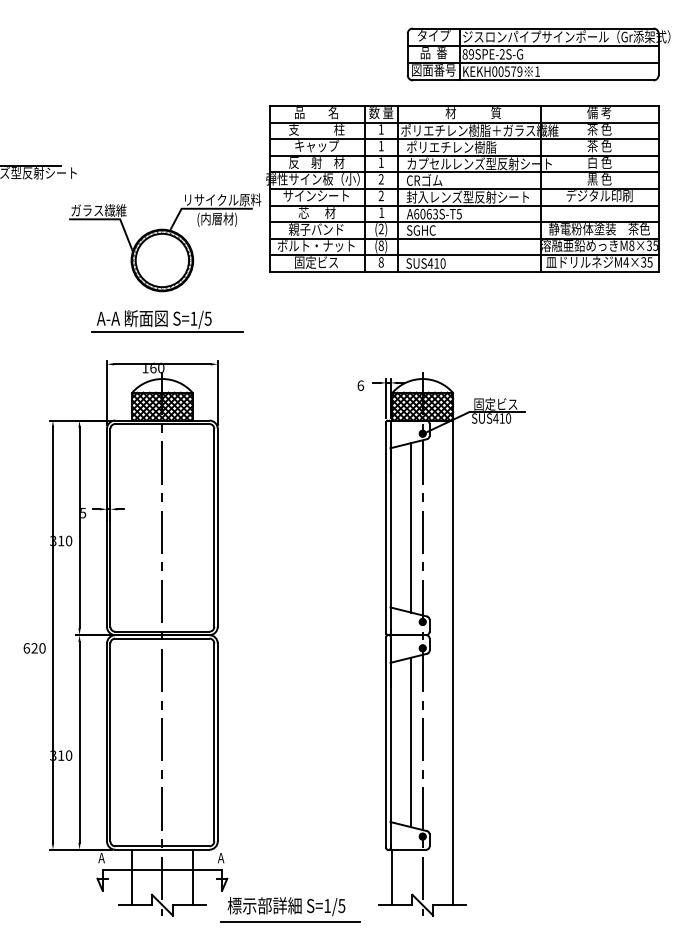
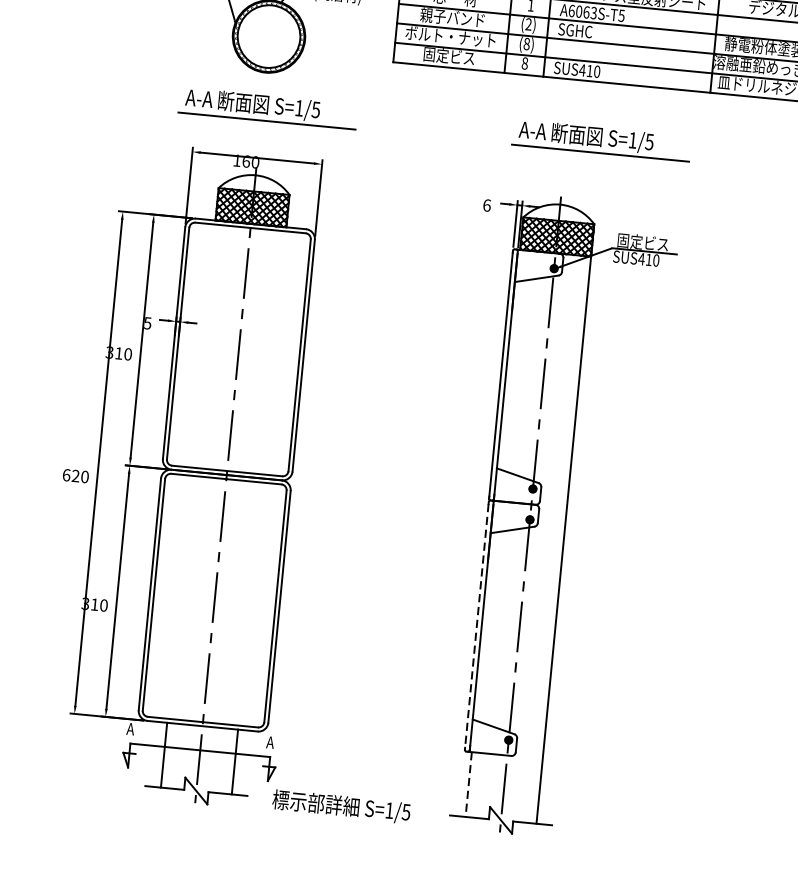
part: (452, 321) -> (601, 140), added
line: (411, 527) -> (530, 377), removed
line: (411, 742) -> (506, 628), removed
line: (386, 743) -> (476, 627), solid -> dashed
line: (392, 877) -> (468, 784), solid -> dashed
line: (290, 922) -> (344, 825), removed

